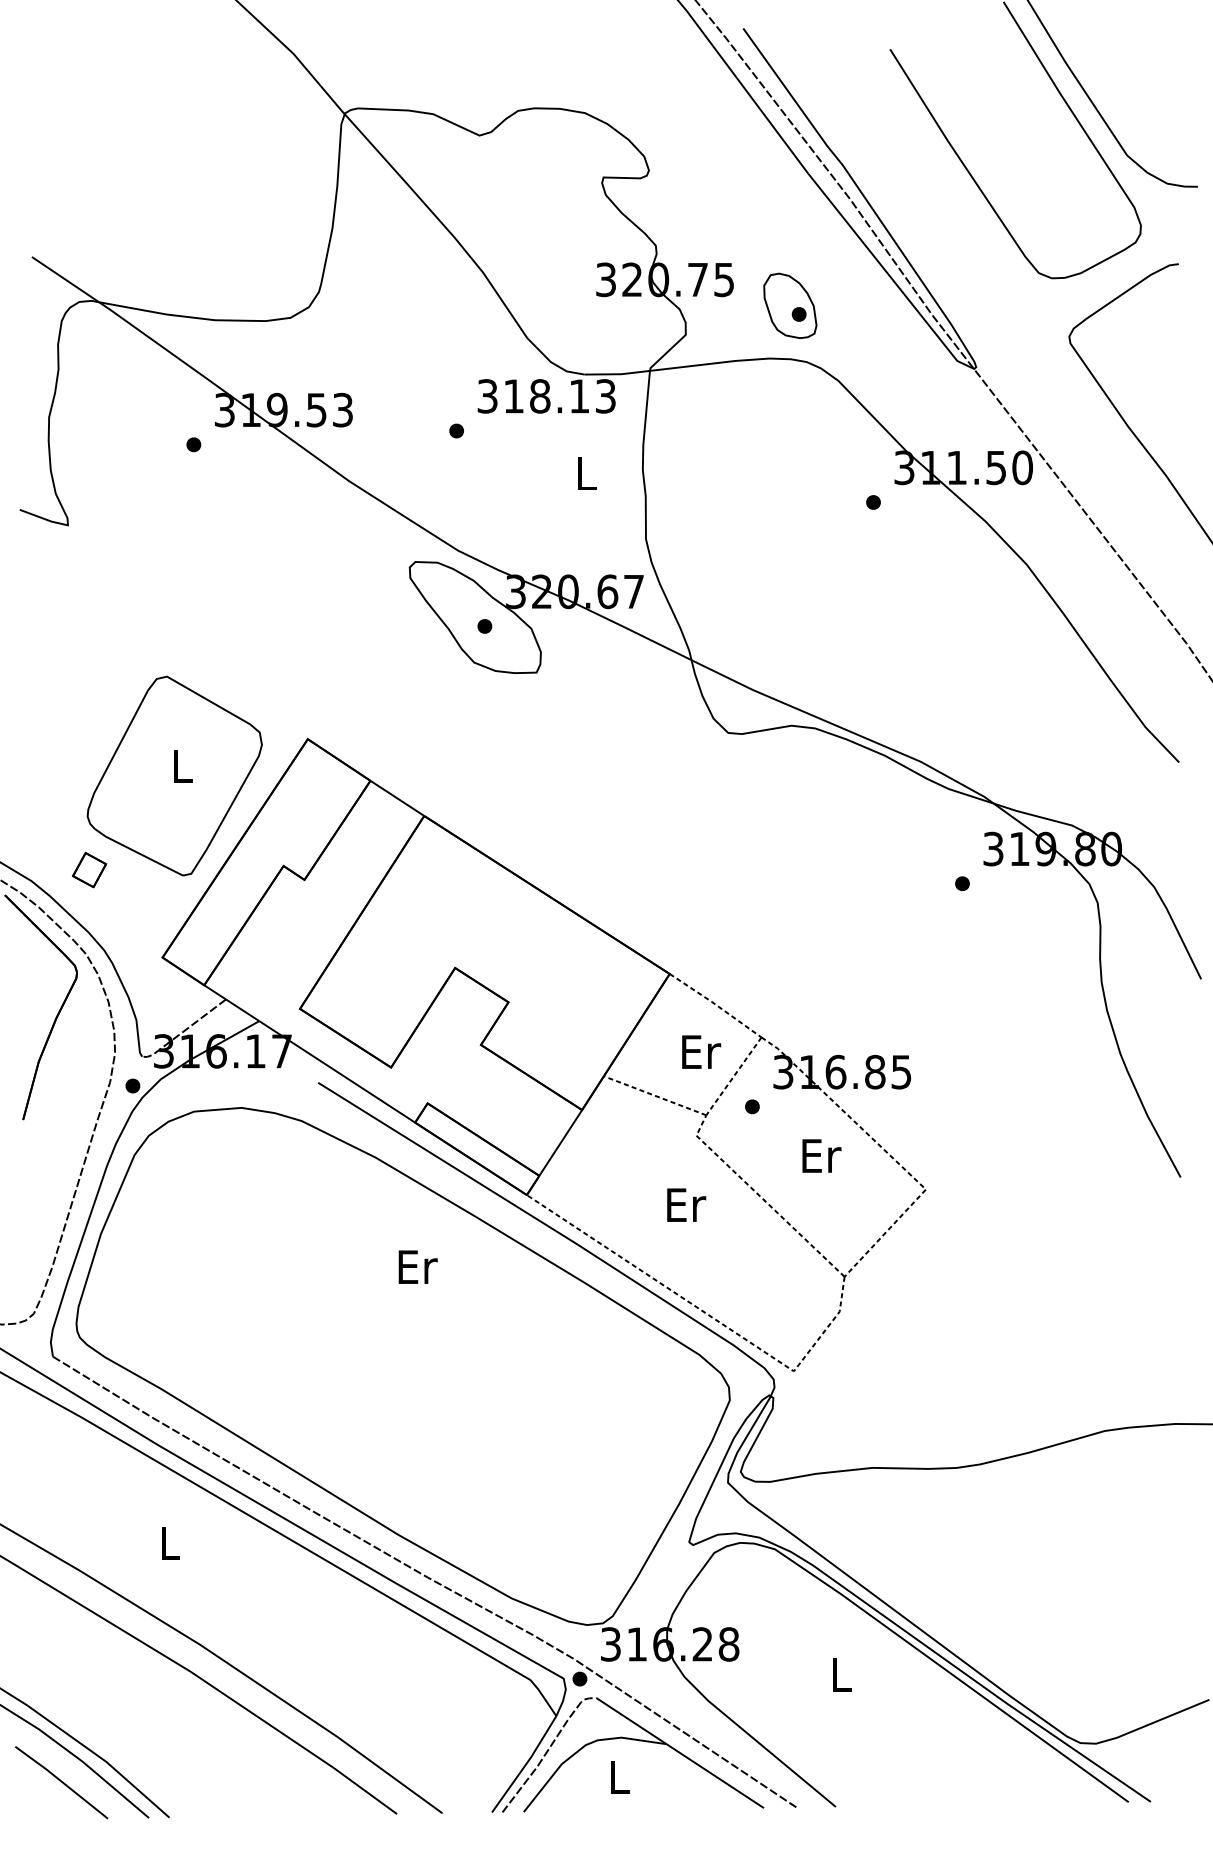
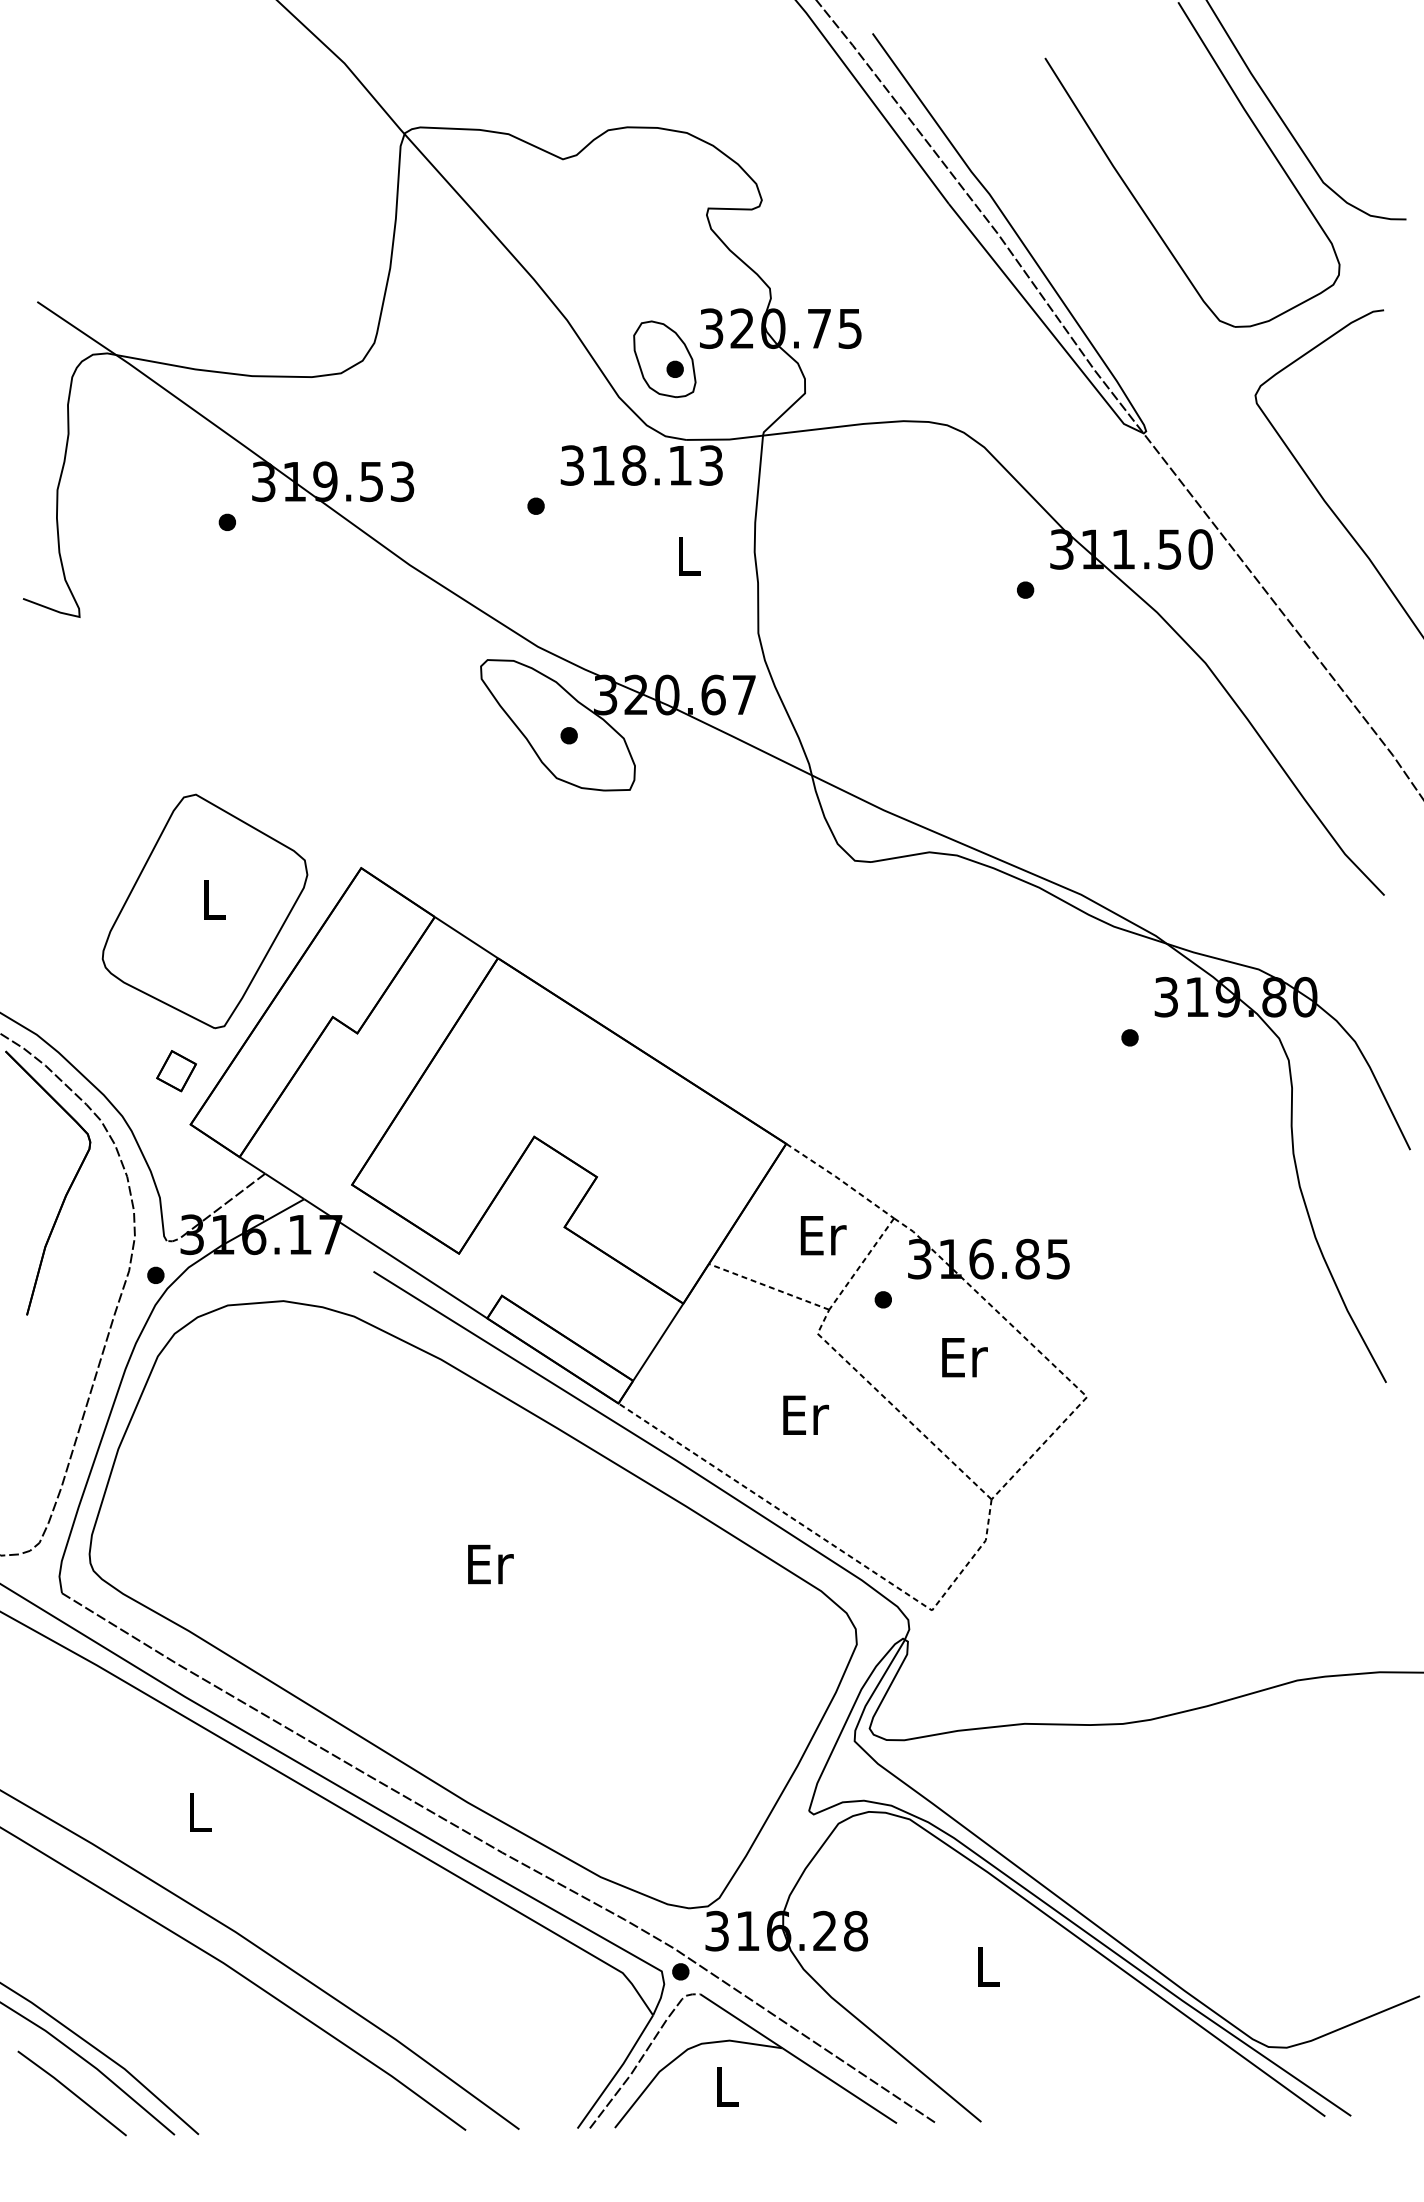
part: (790, 305) -> (665, 358), moved
part: (89, 869) -> (176, 1070), moved
text: (417, 1266) -> (490, 1563), moved

